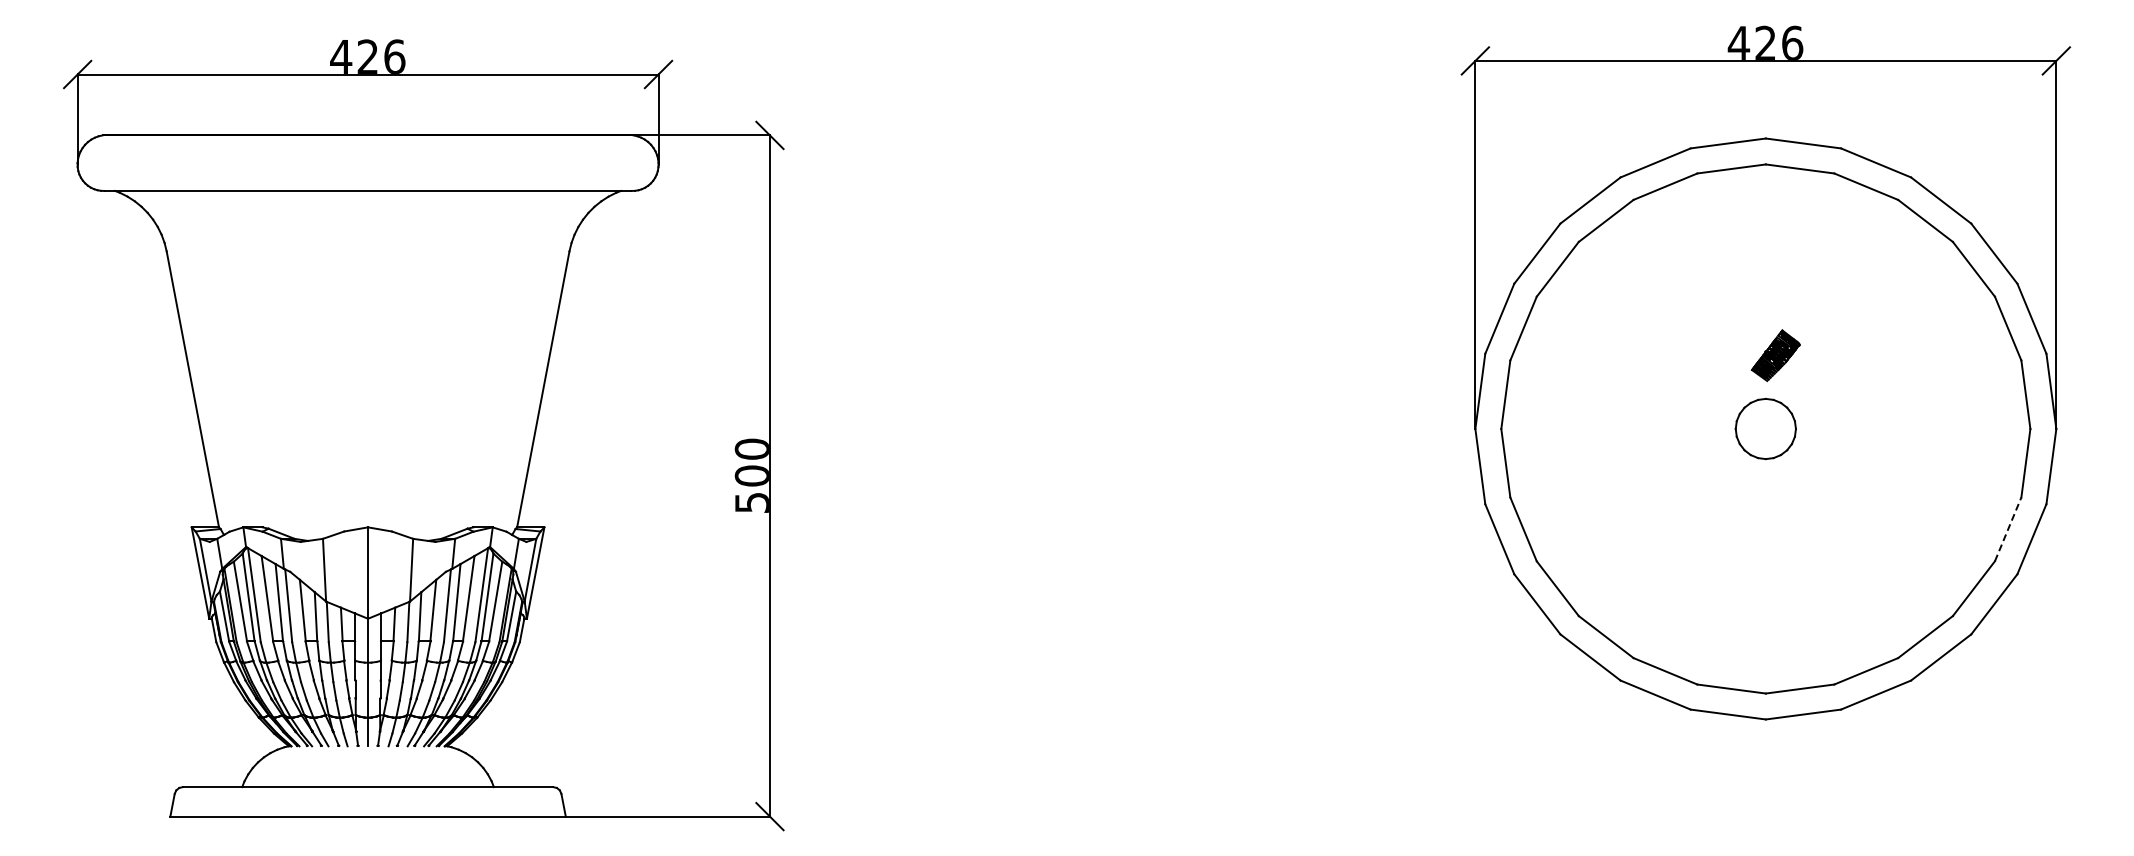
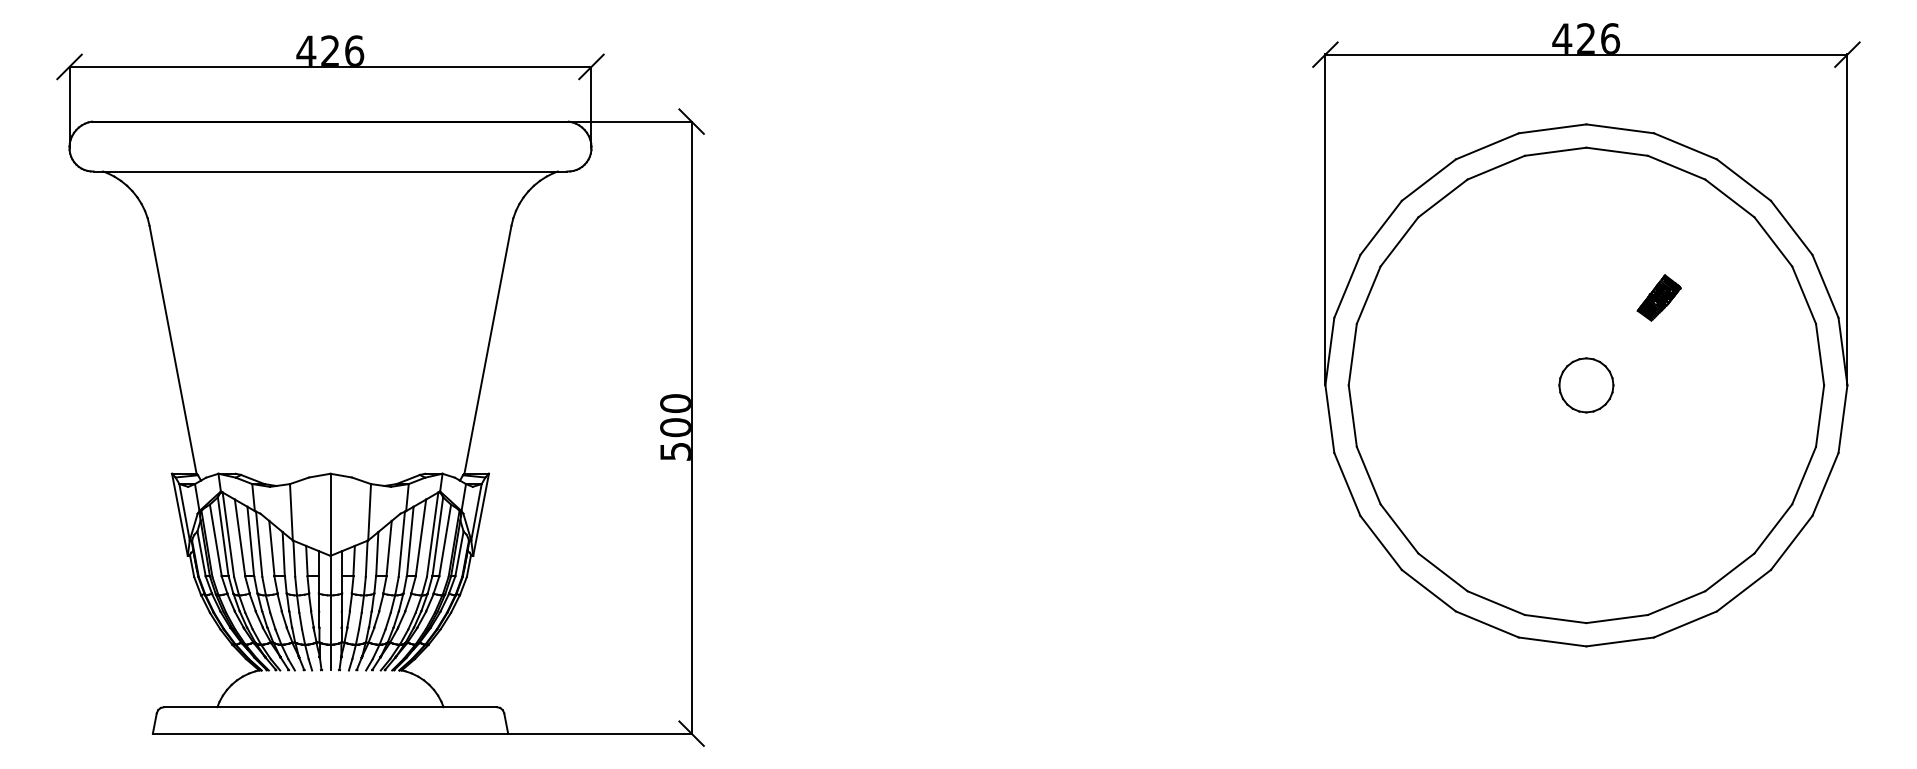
part: (1775, 355) -> (1658, 297), moved
line: (2008, 529) -> (1804, 475), dashed -> solid

